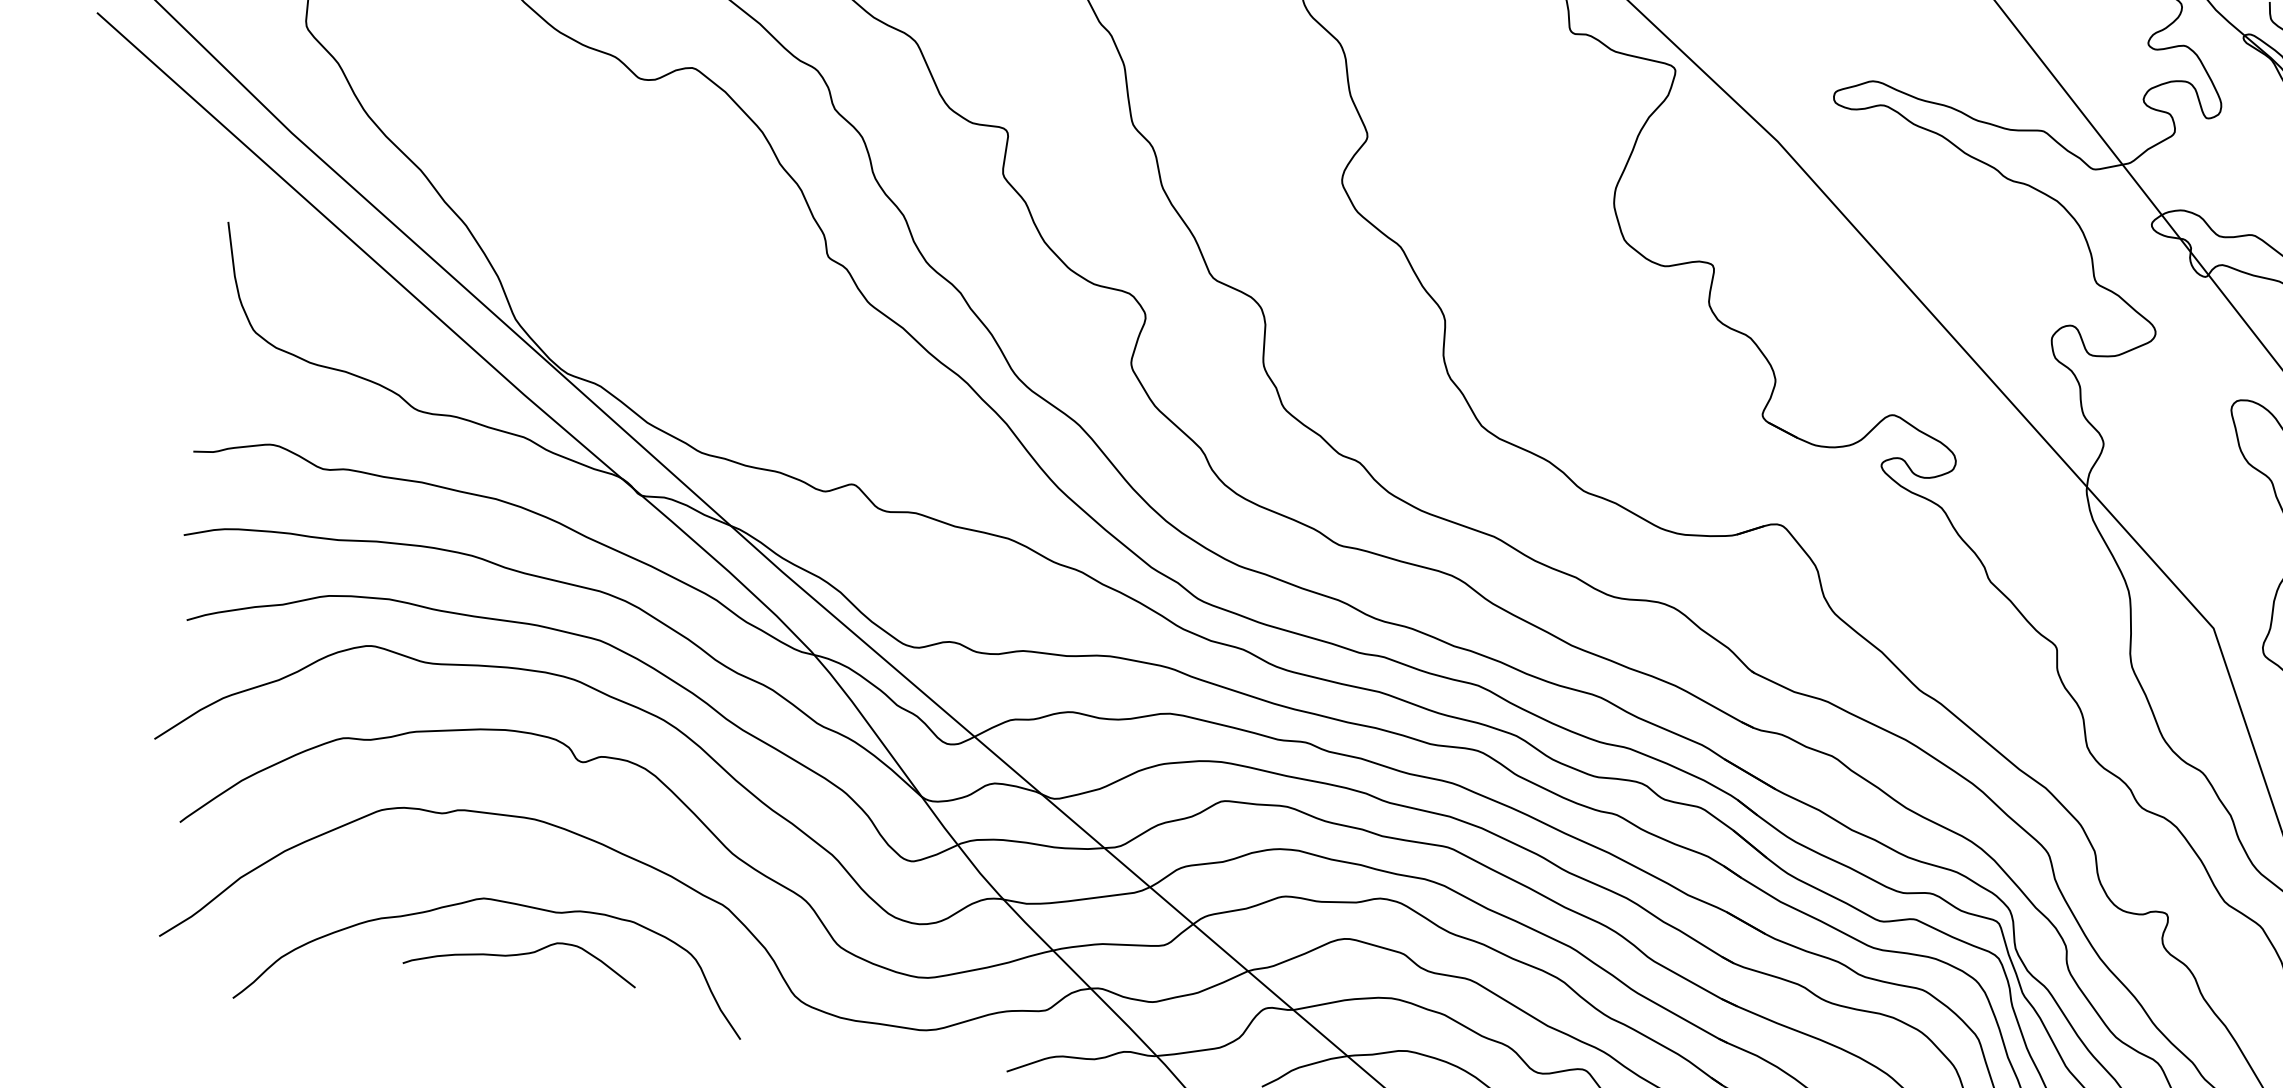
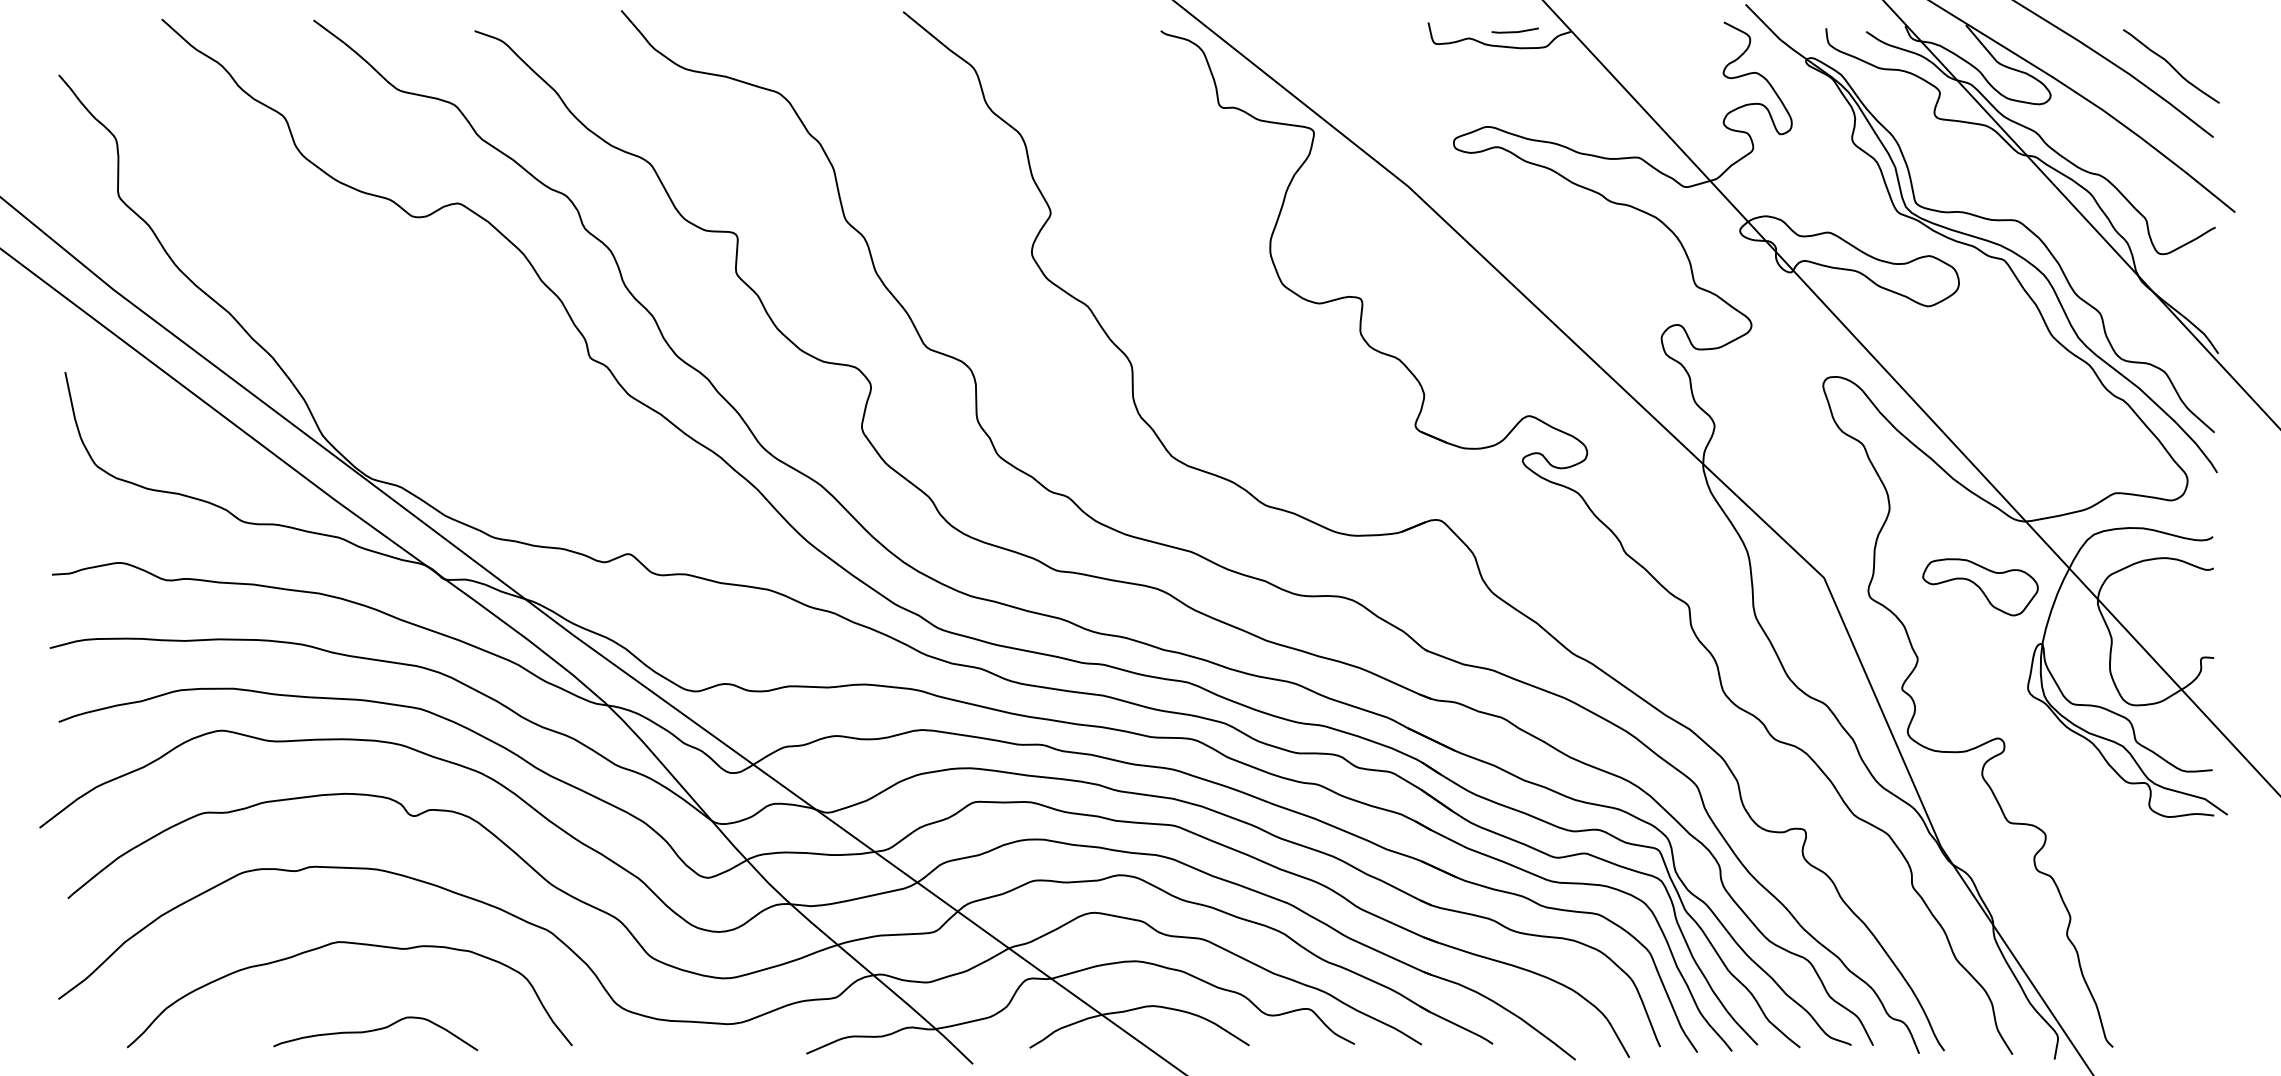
curve: (519, 955) -> (374, 1031), moved

